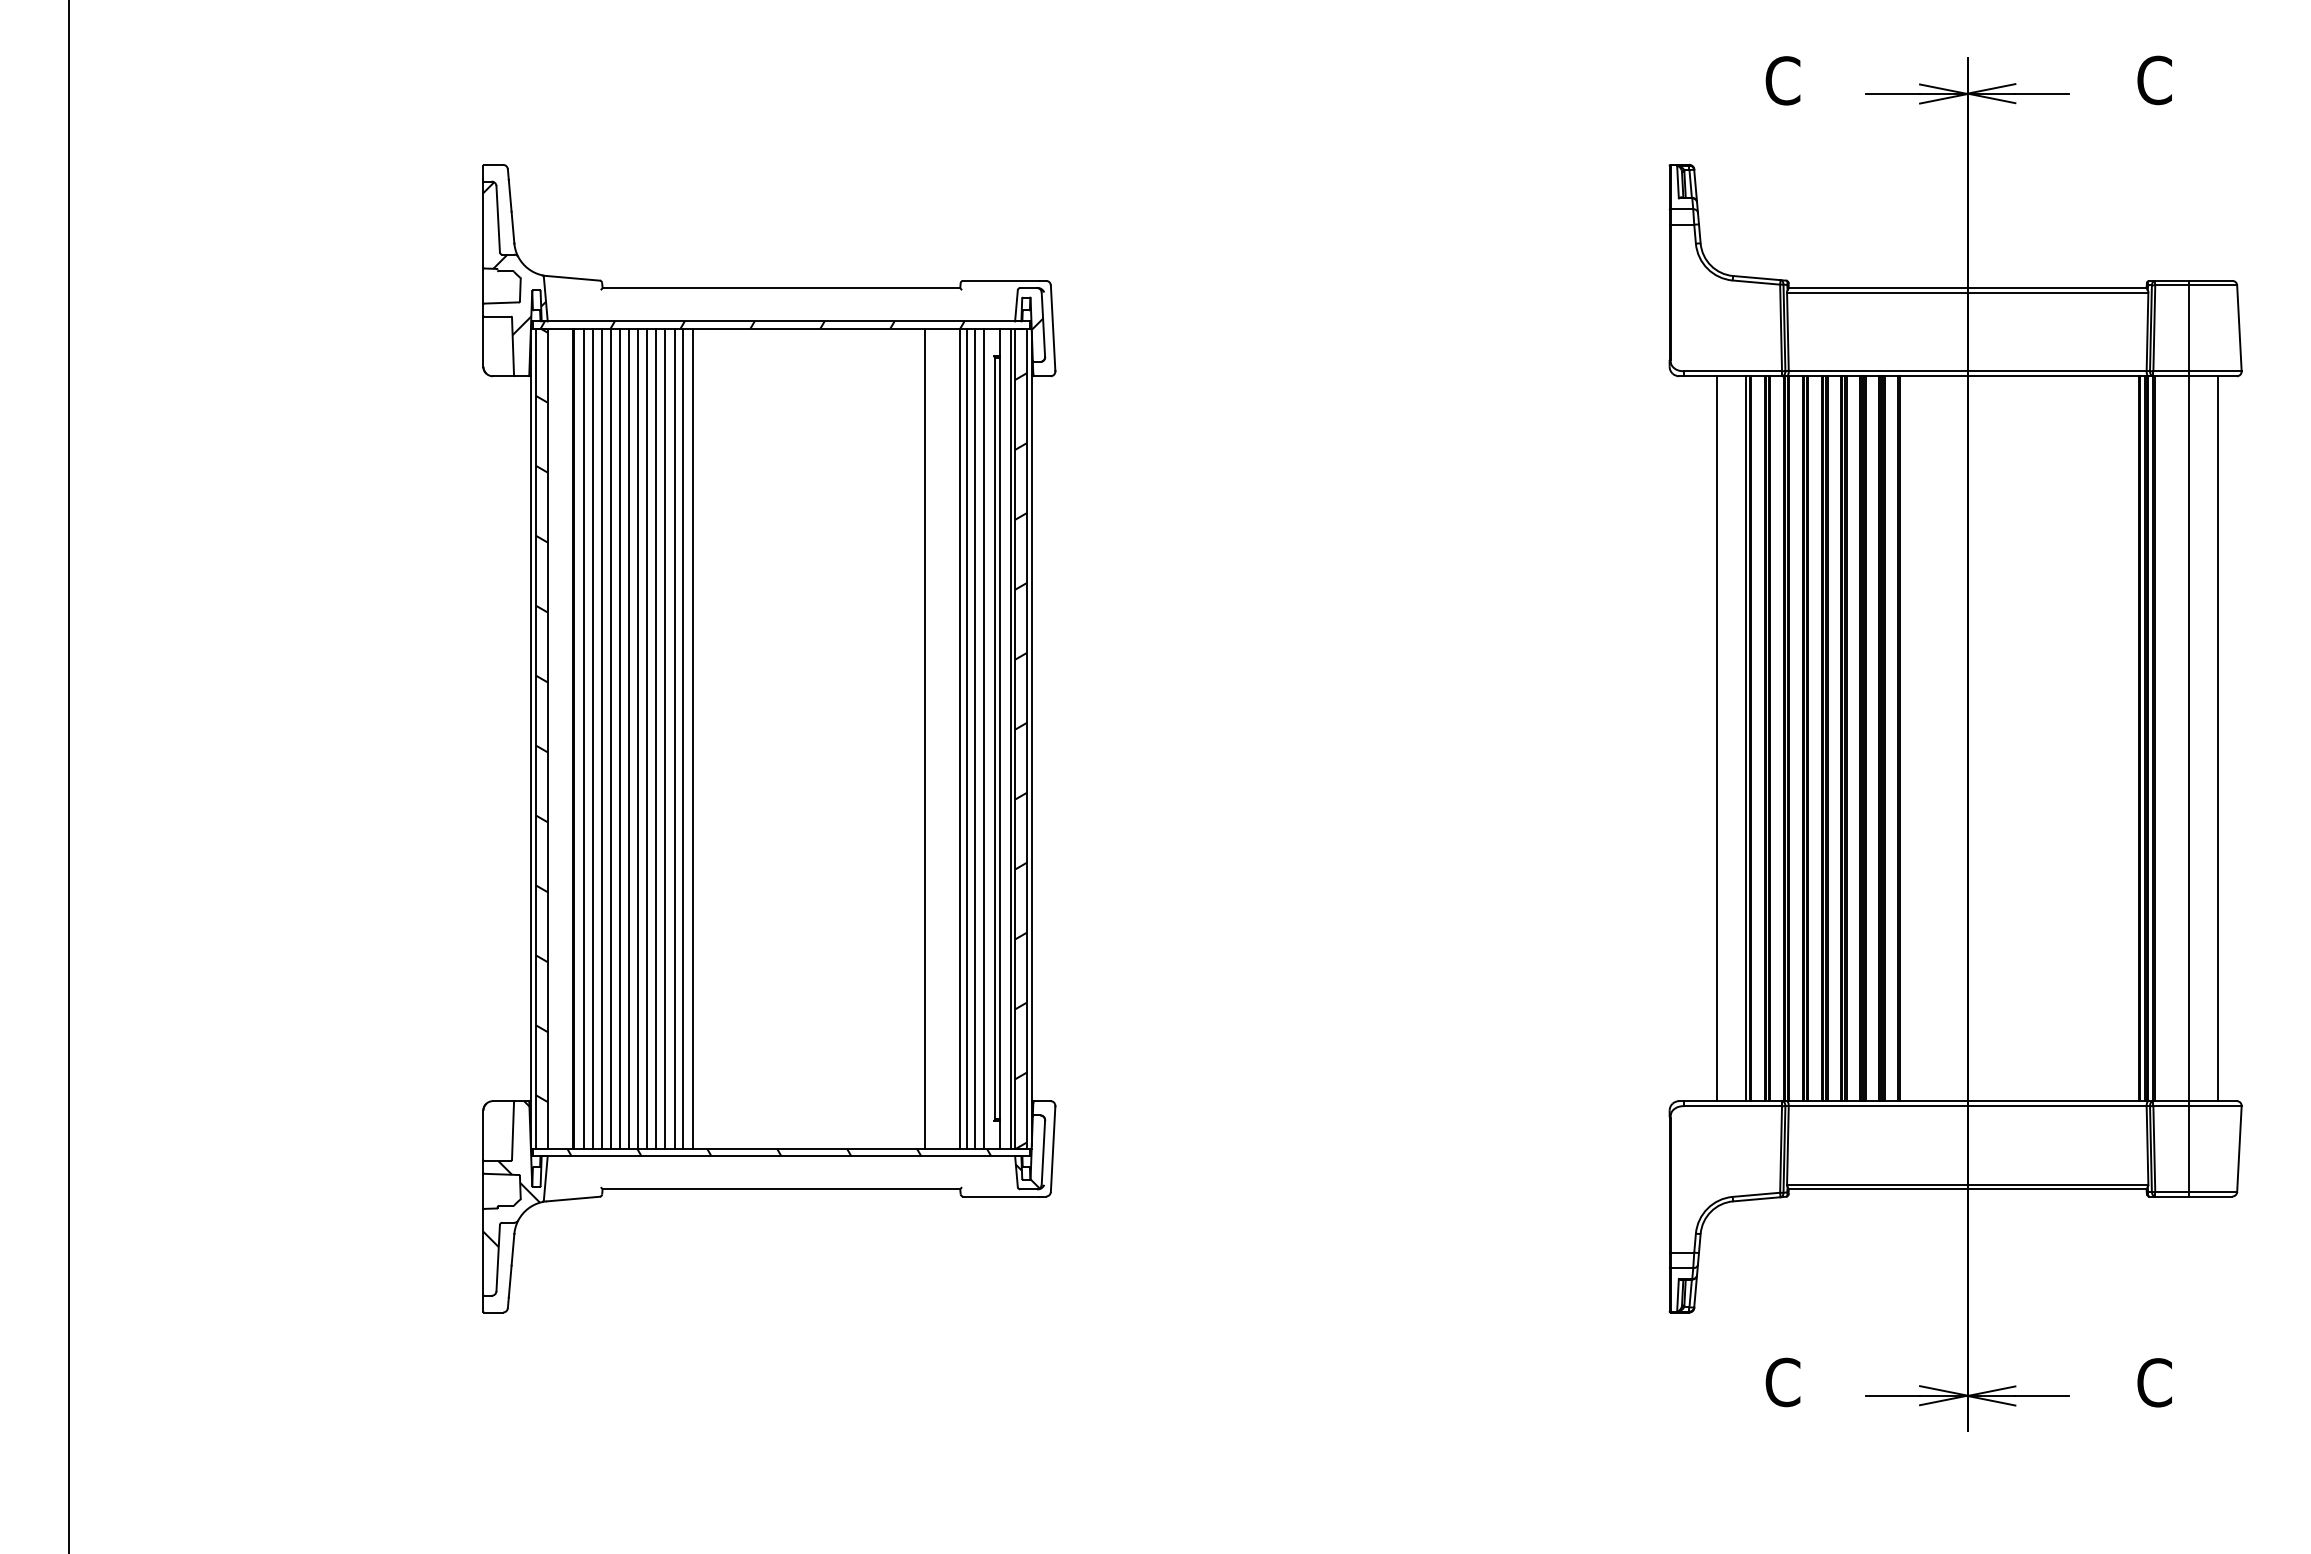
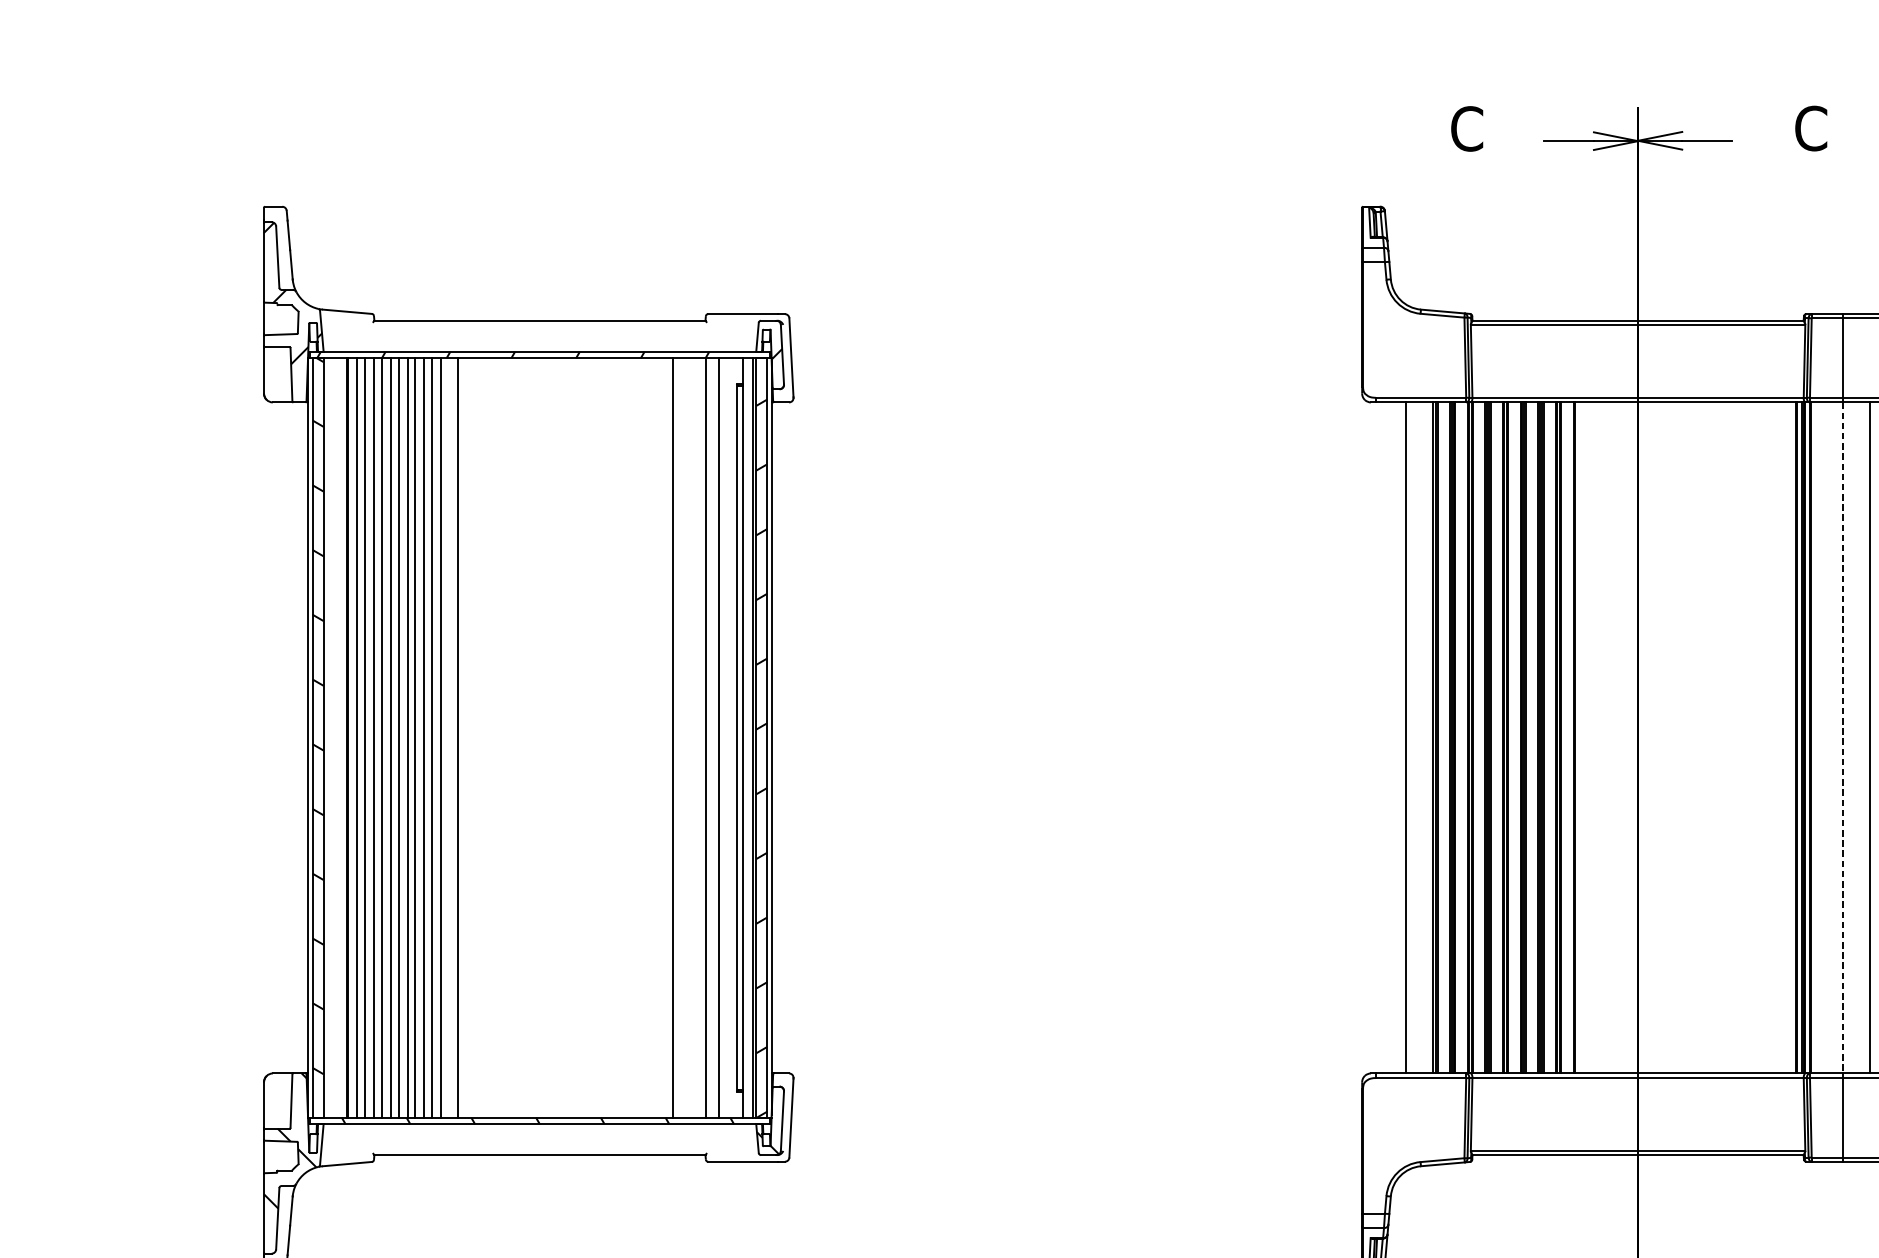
line: (683, 738) -> (449, 737), removed
line: (967, 738) -> (712, 737), removed
line: (983, 738) -> (727, 737), removed
line: (2189, 739) -> (1843, 738), solid -> dashed

